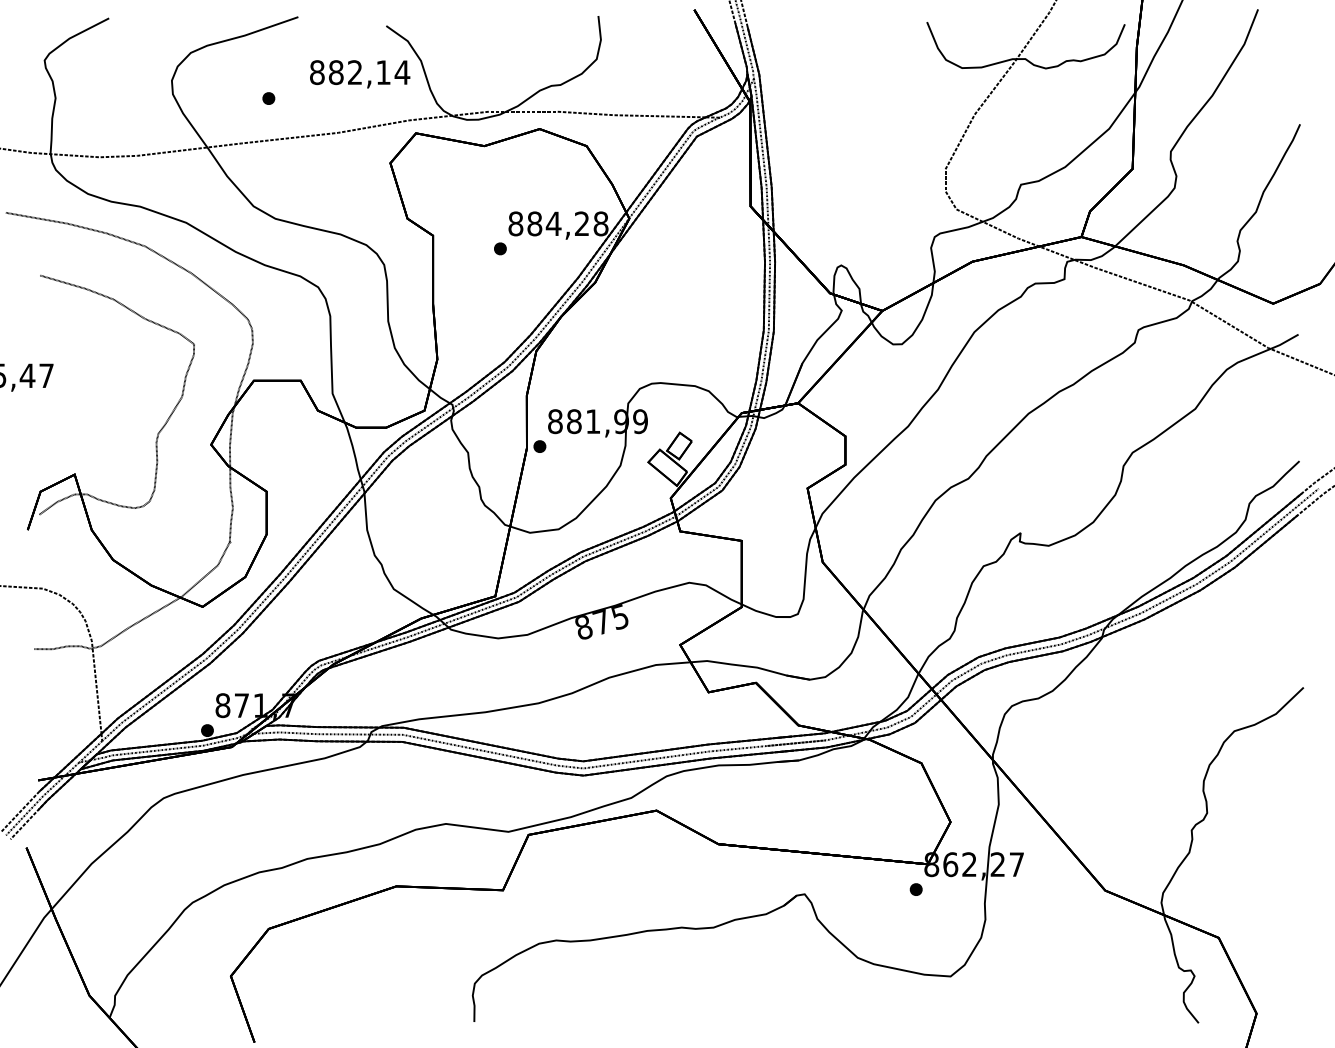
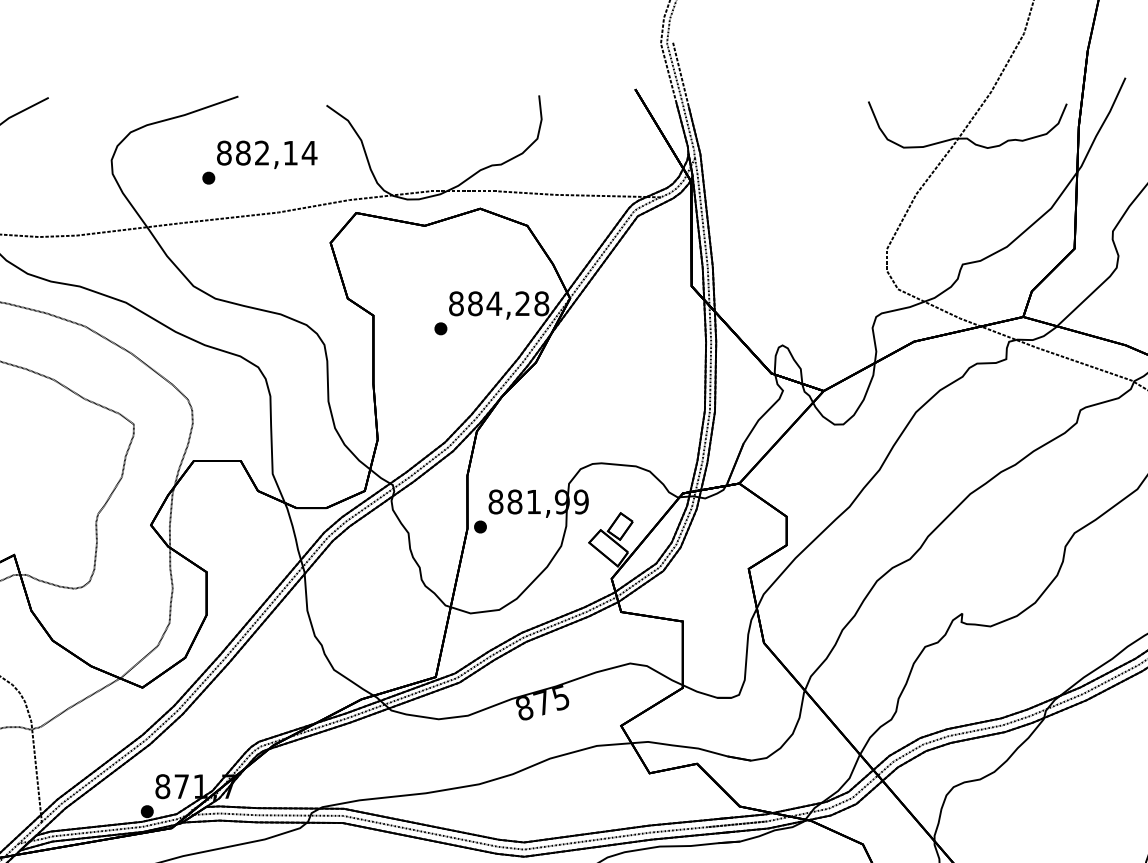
text: (360, 74) -> (267, 155), moved

